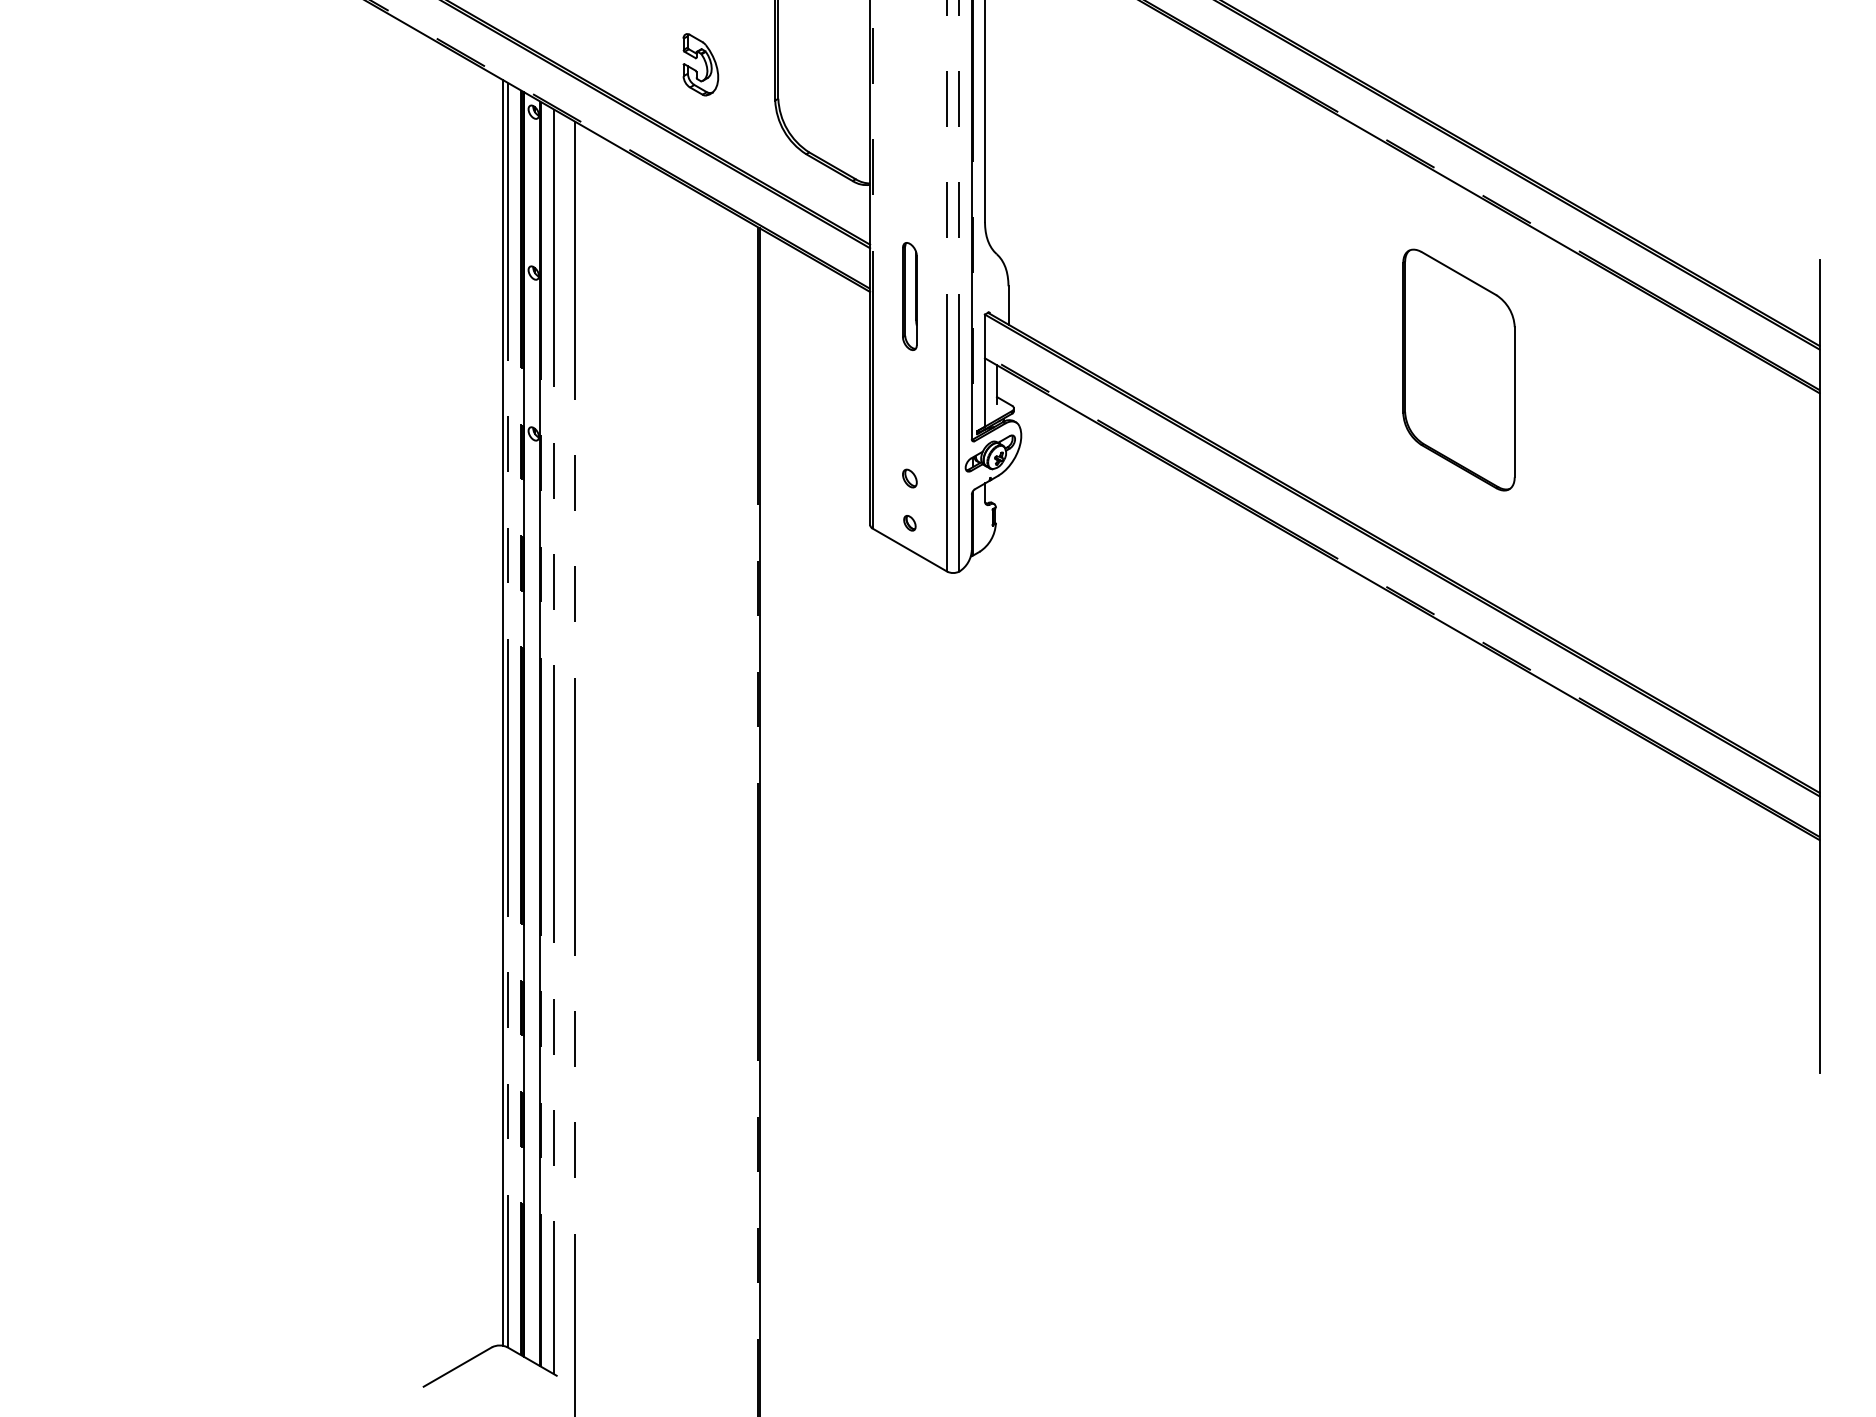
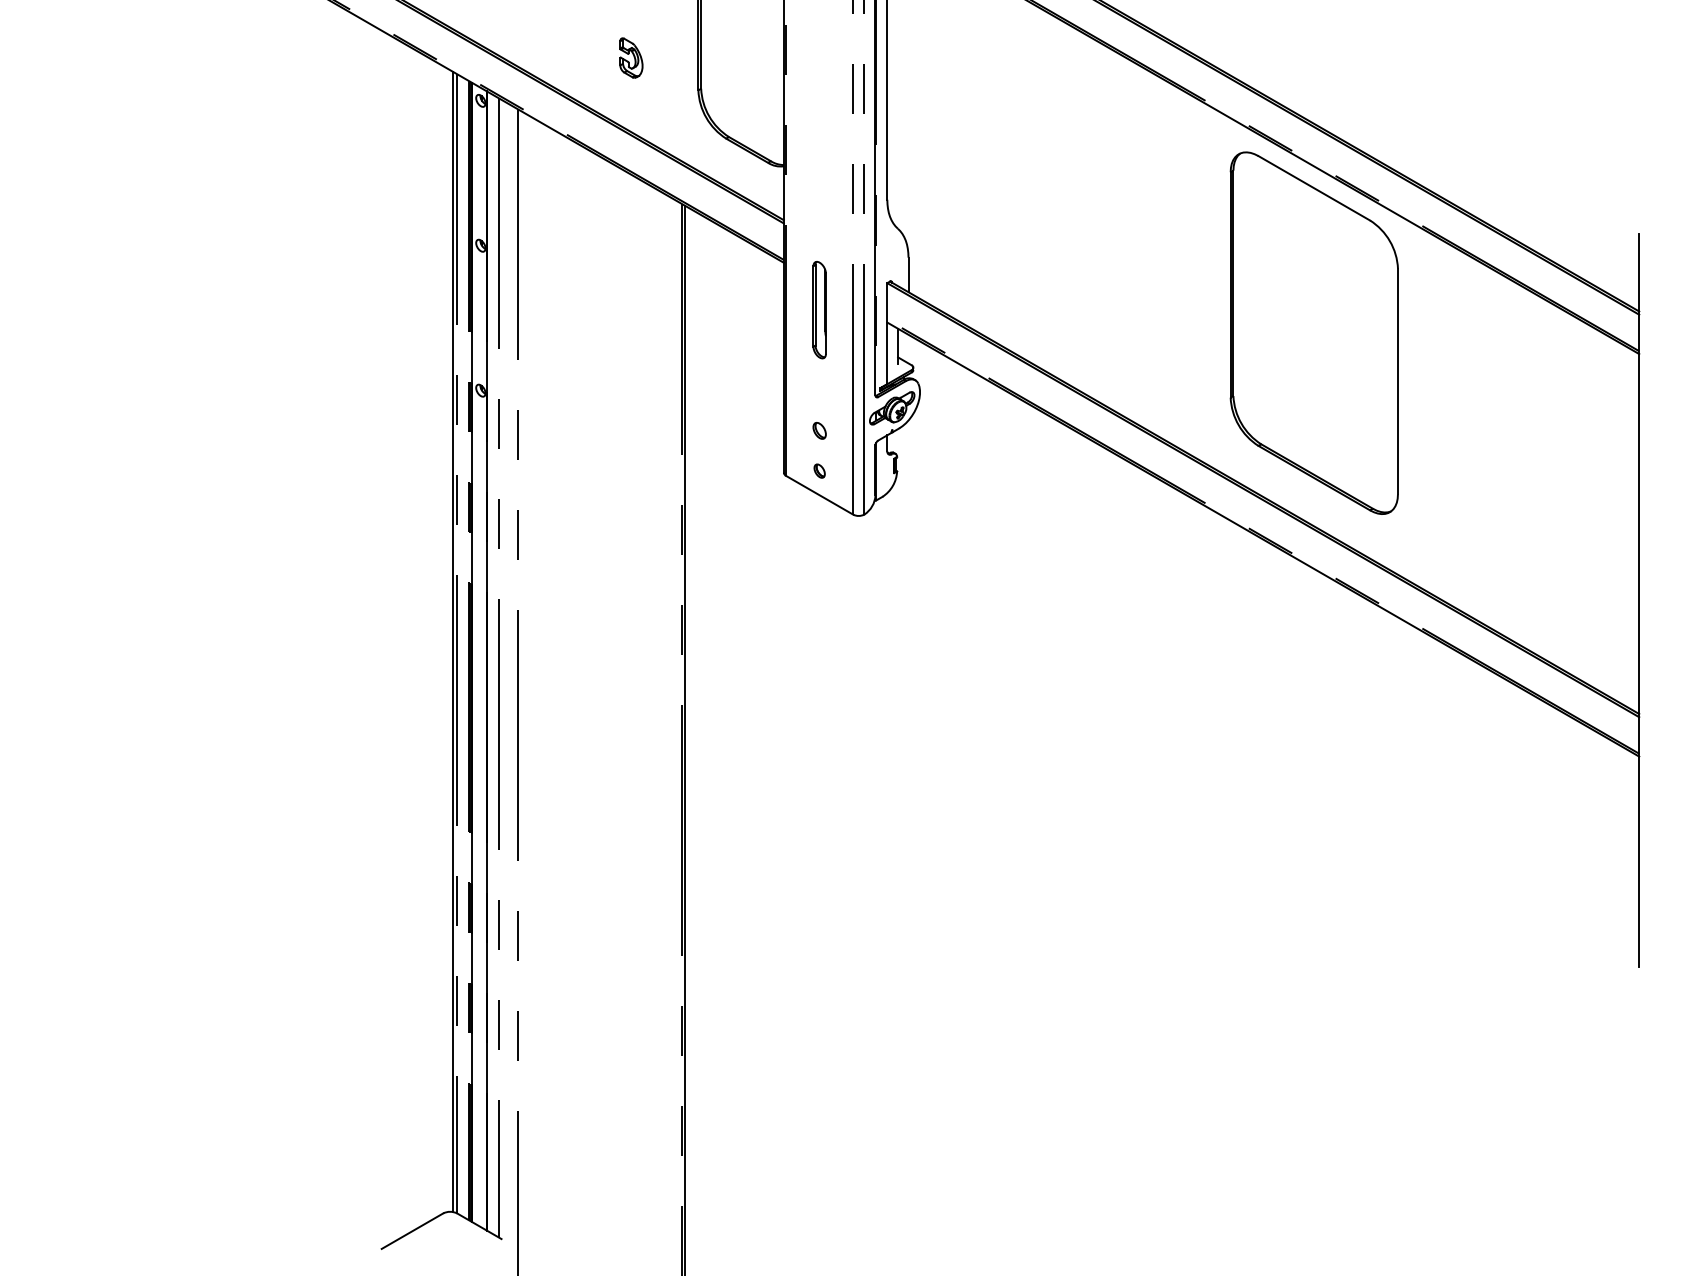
part: (700, 64) -> (631, 57), size x0.71
part: (909, 296) -> (819, 310), moved
part: (1458, 369) -> (1313, 332), size x1.67

